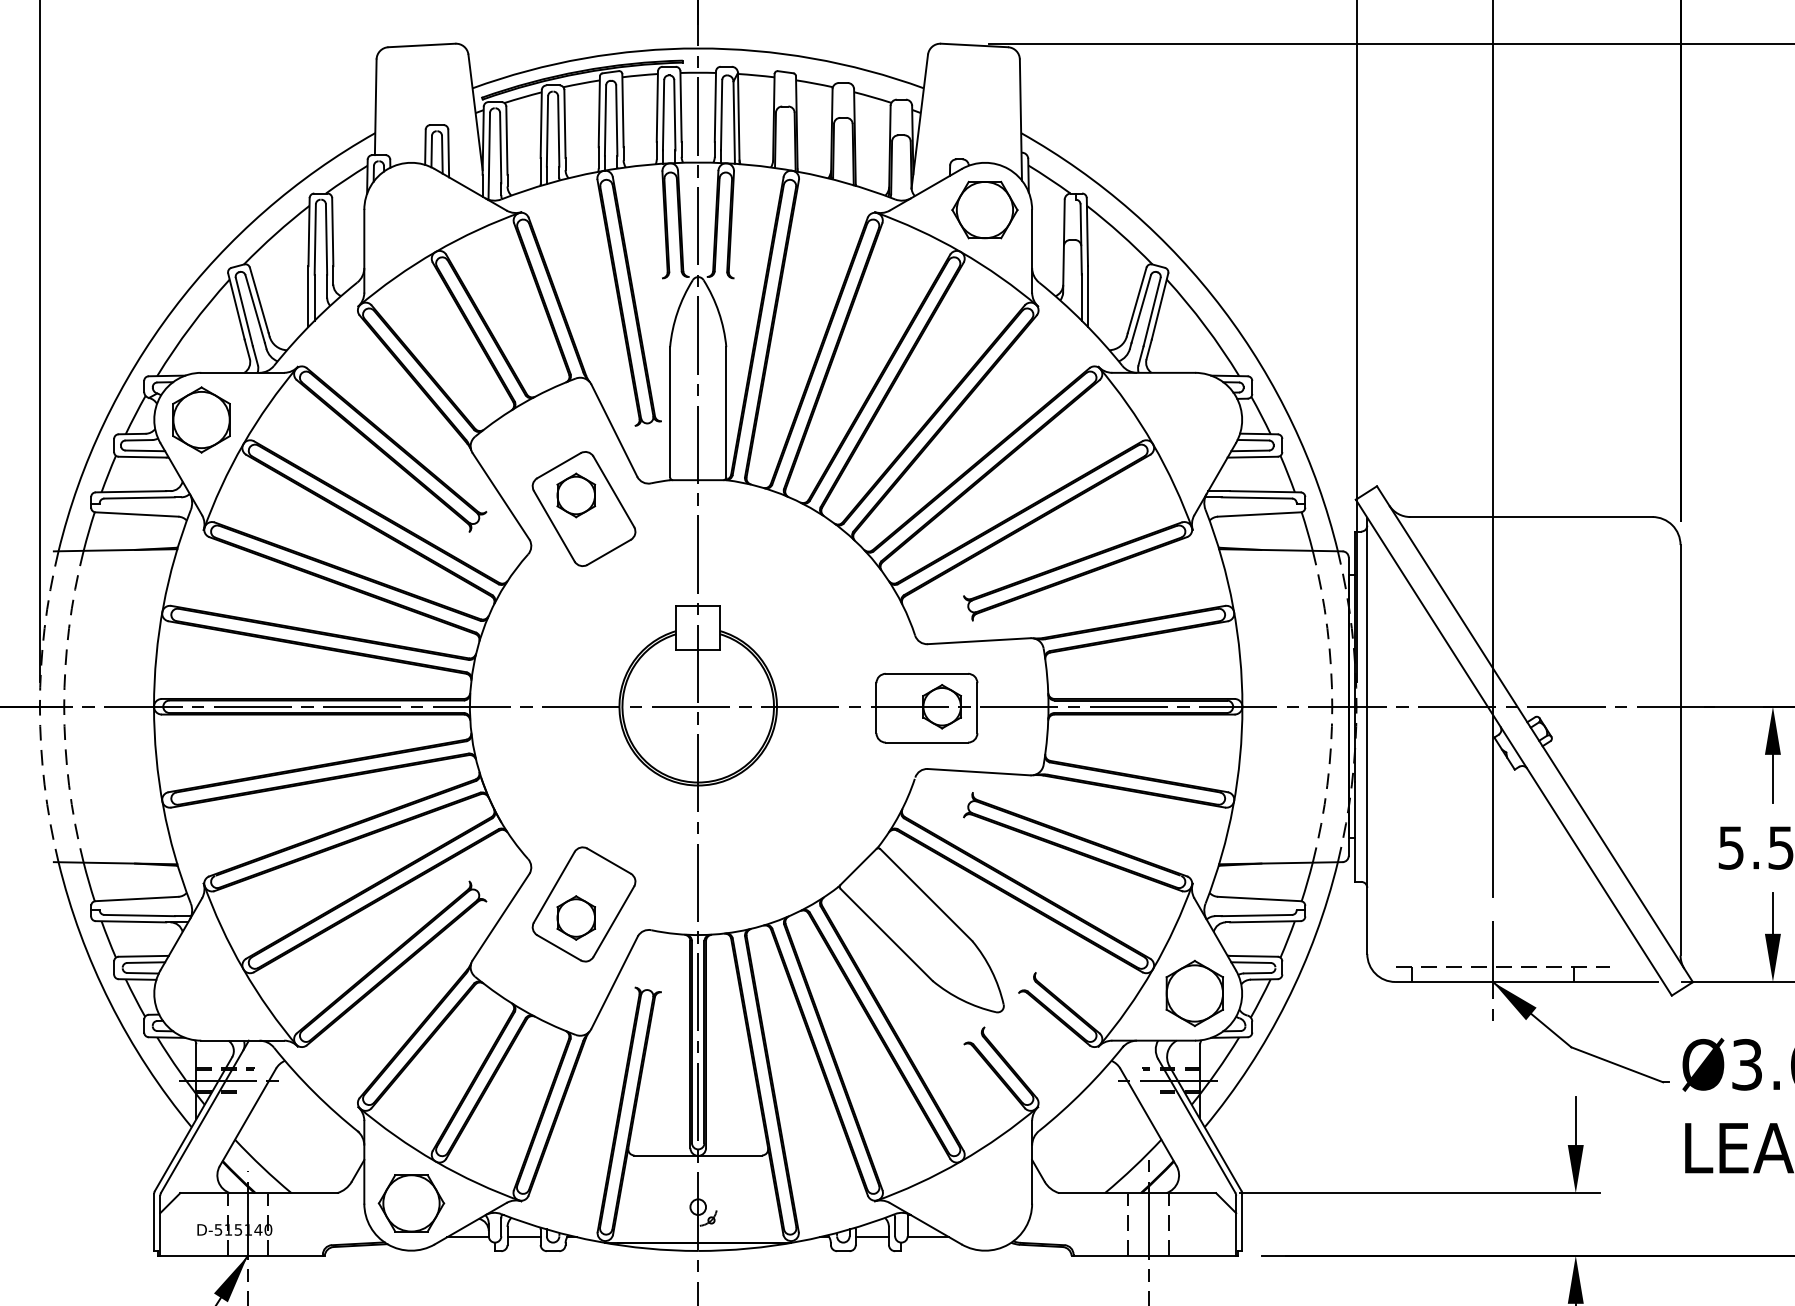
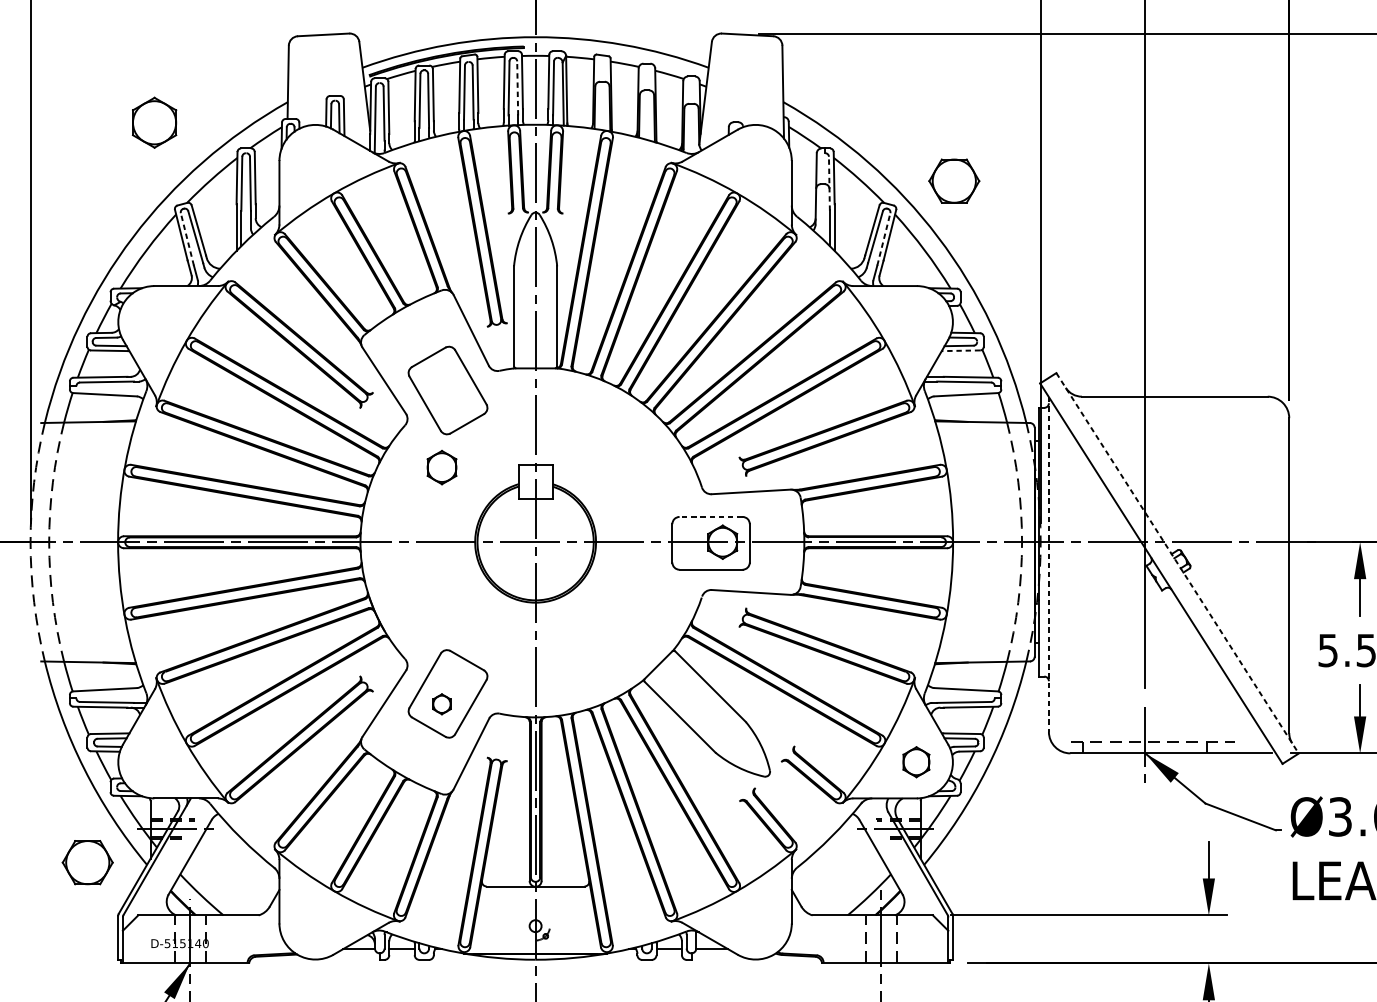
line: (674, 114) -> (517, 87), solid -> dashed
part: (984, 209) -> (953, 180), moved
line: (1081, 239) -> (829, 183), solid -> dashed
line: (244, 311) -> (187, 239), solid -> dashed
line: (1152, 311) -> (884, 239), solid -> dashed
part: (201, 419) -> (154, 122), moved
line: (1252, 457) -> (960, 351), solid -> dashed
part: (576, 495) -> (442, 467), moved
line: (926, 673) -> (710, 516), solid -> dashed
line: (1534, 734) -> (1177, 563), solid -> dashed
line: (1367, 736) -> (1049, 565), solid -> dashed
part: (575, 917) -> (441, 703), size x0.6
part: (1194, 993) -> (916, 762), size x0.6
part: (411, 1203) -> (87, 862), moved

